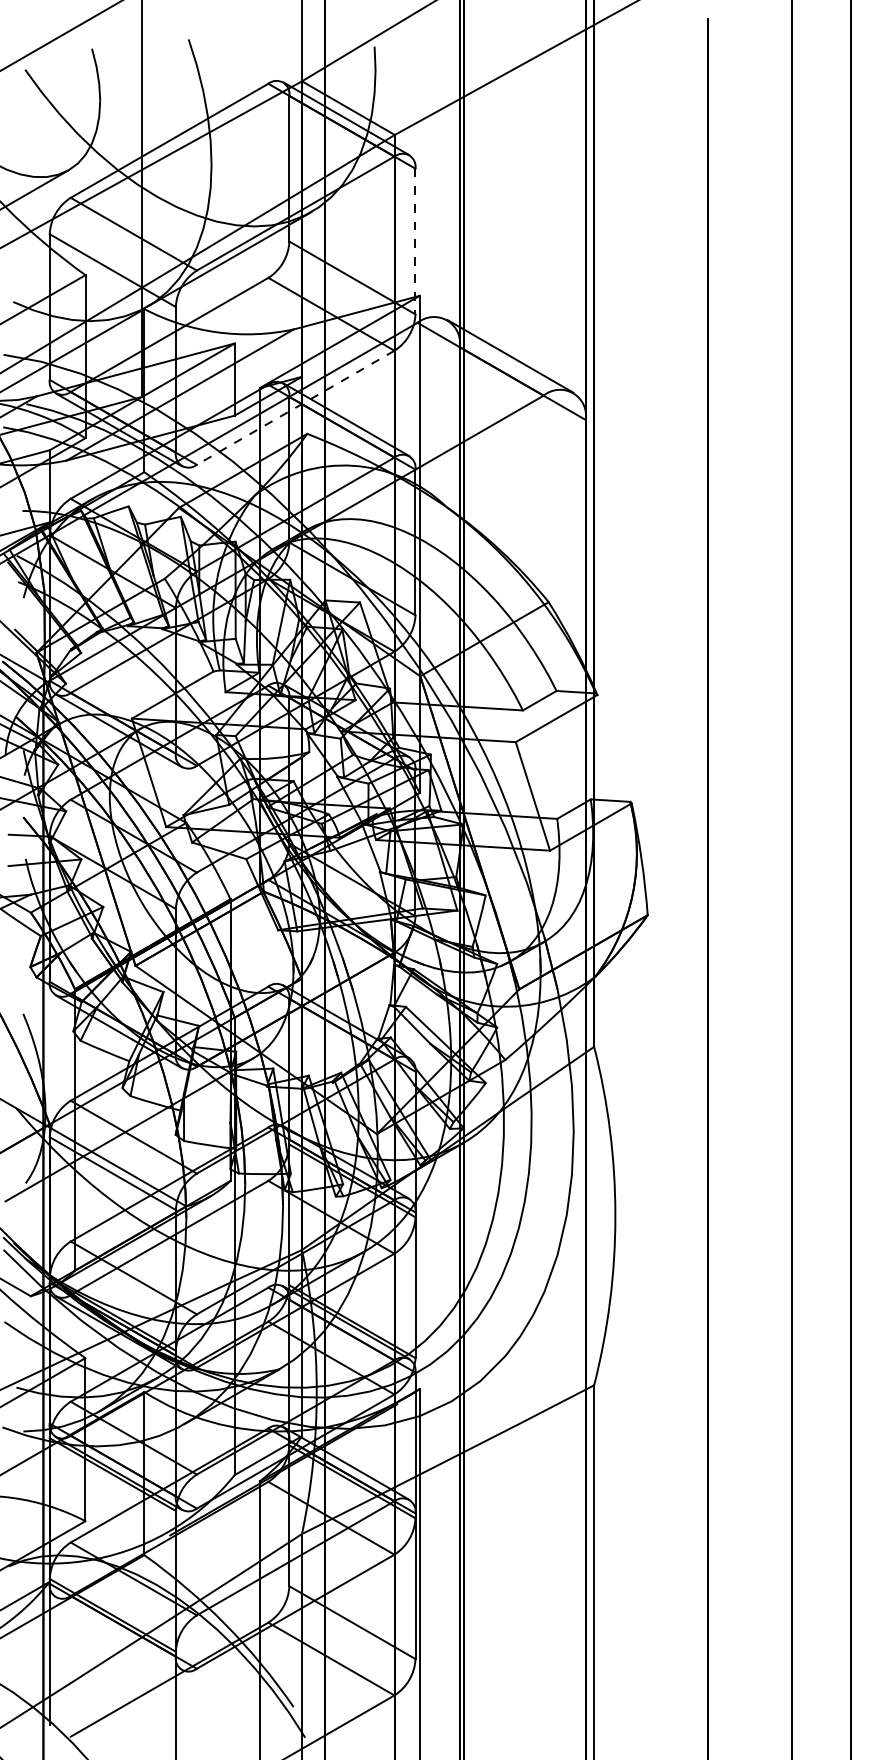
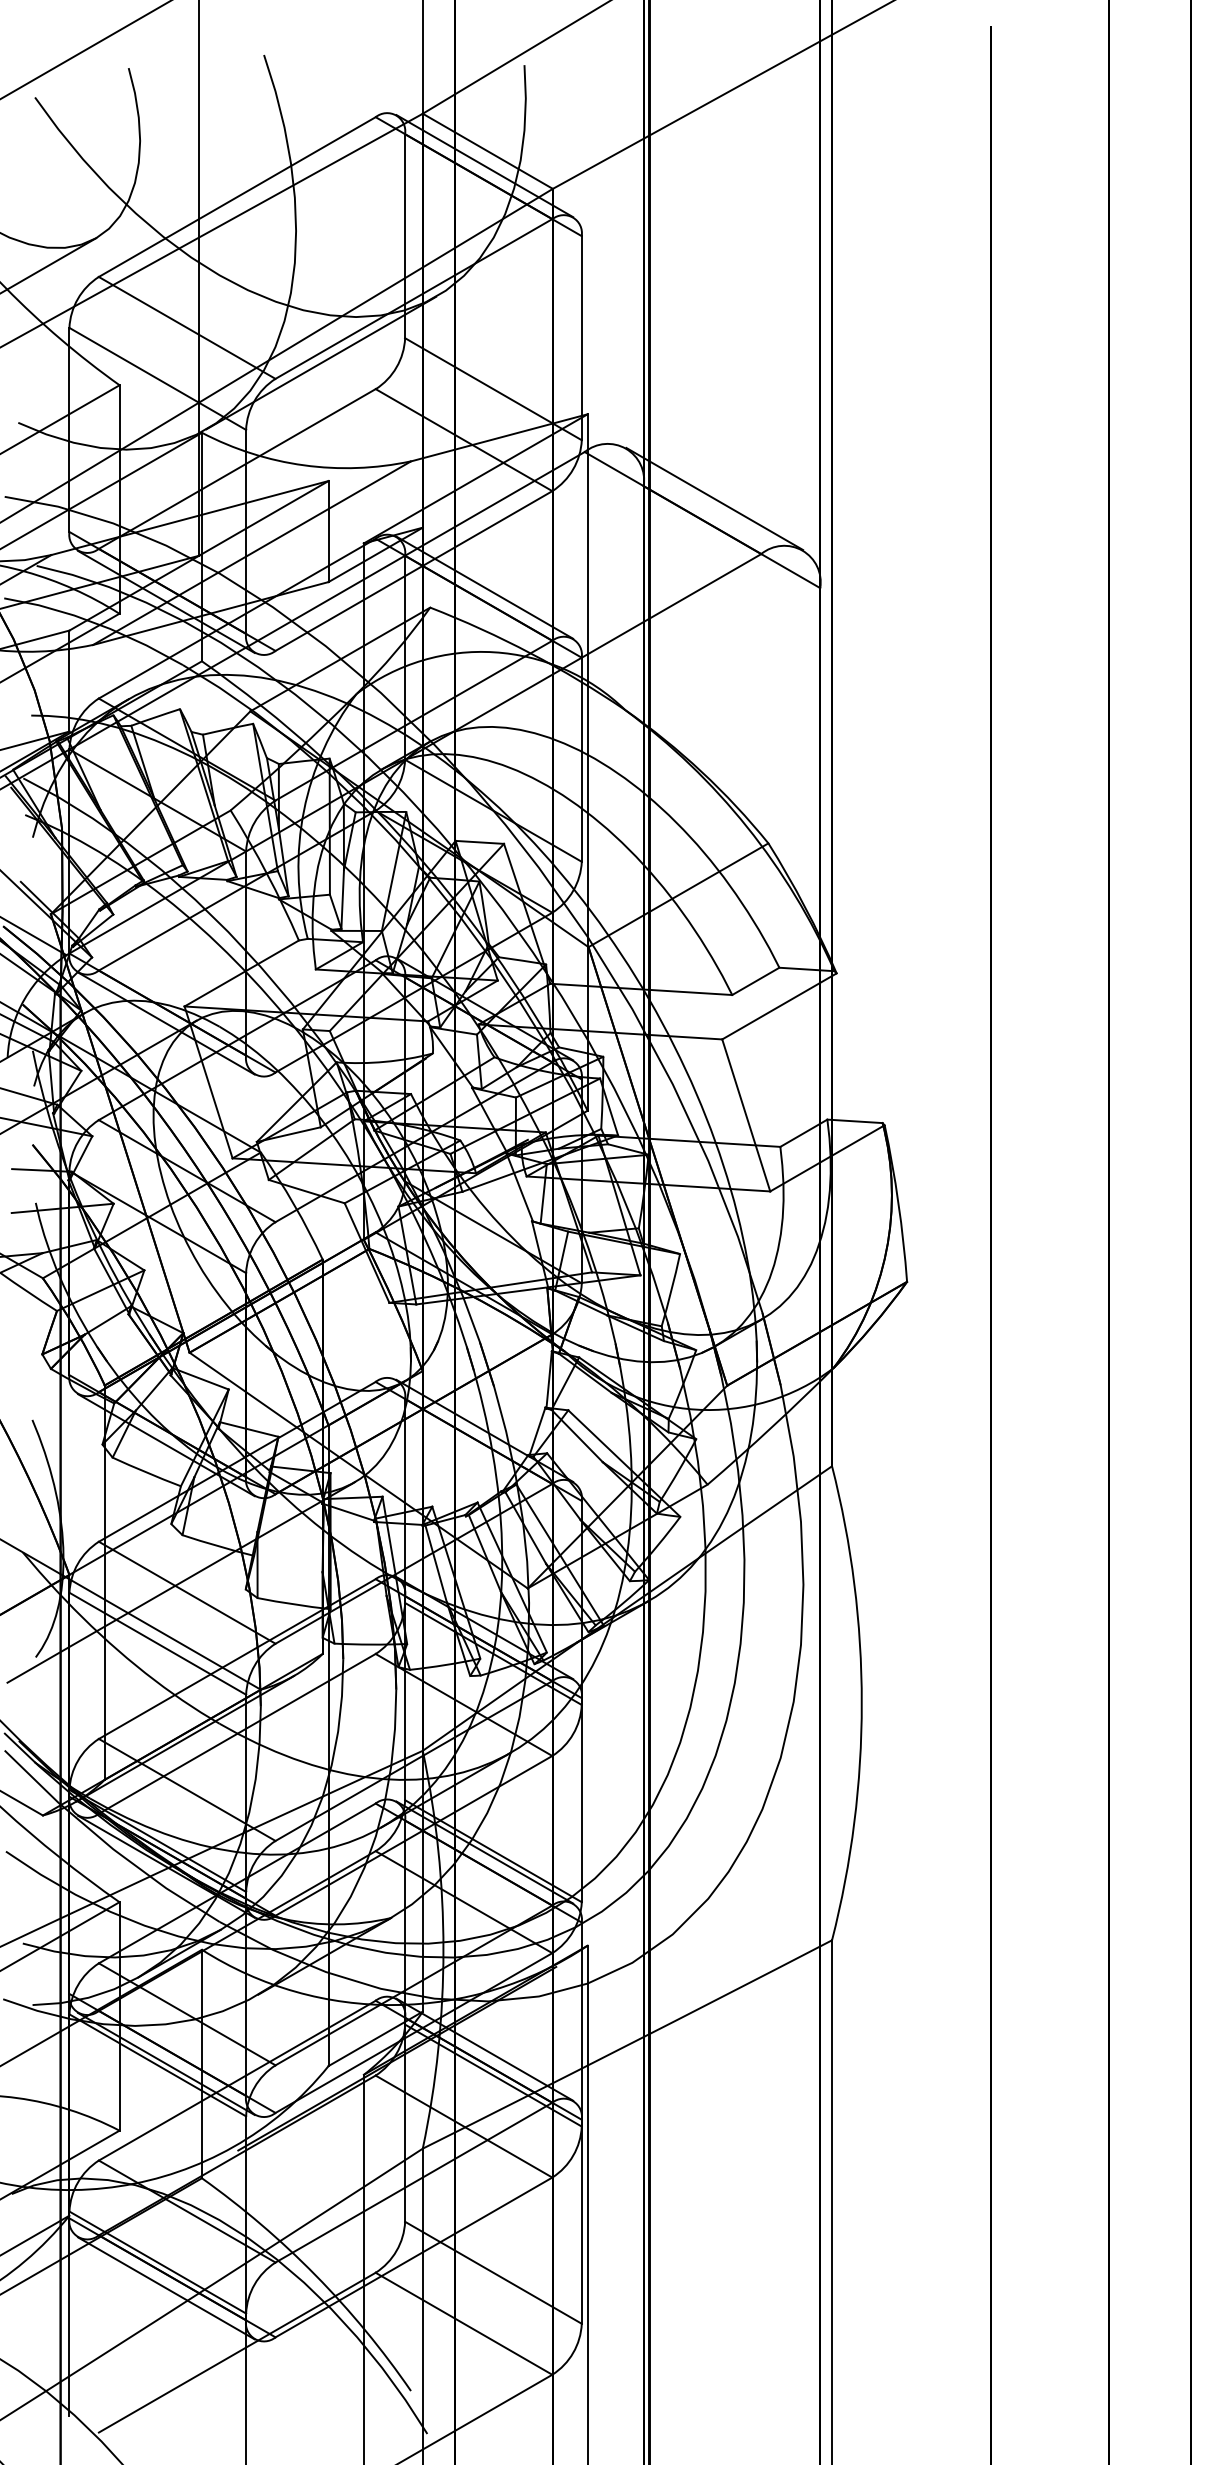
line: (415, 241) -> (581, 338), dashed -> solid
line: (295, 408) -> (413, 571), dashed -> solid
line: (119, 1633) -> (166, 2288), added

